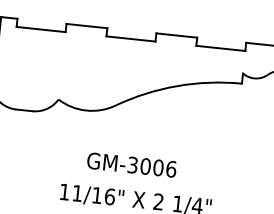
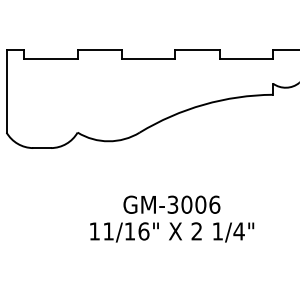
text: (131, 164) -> (171, 204), moved

